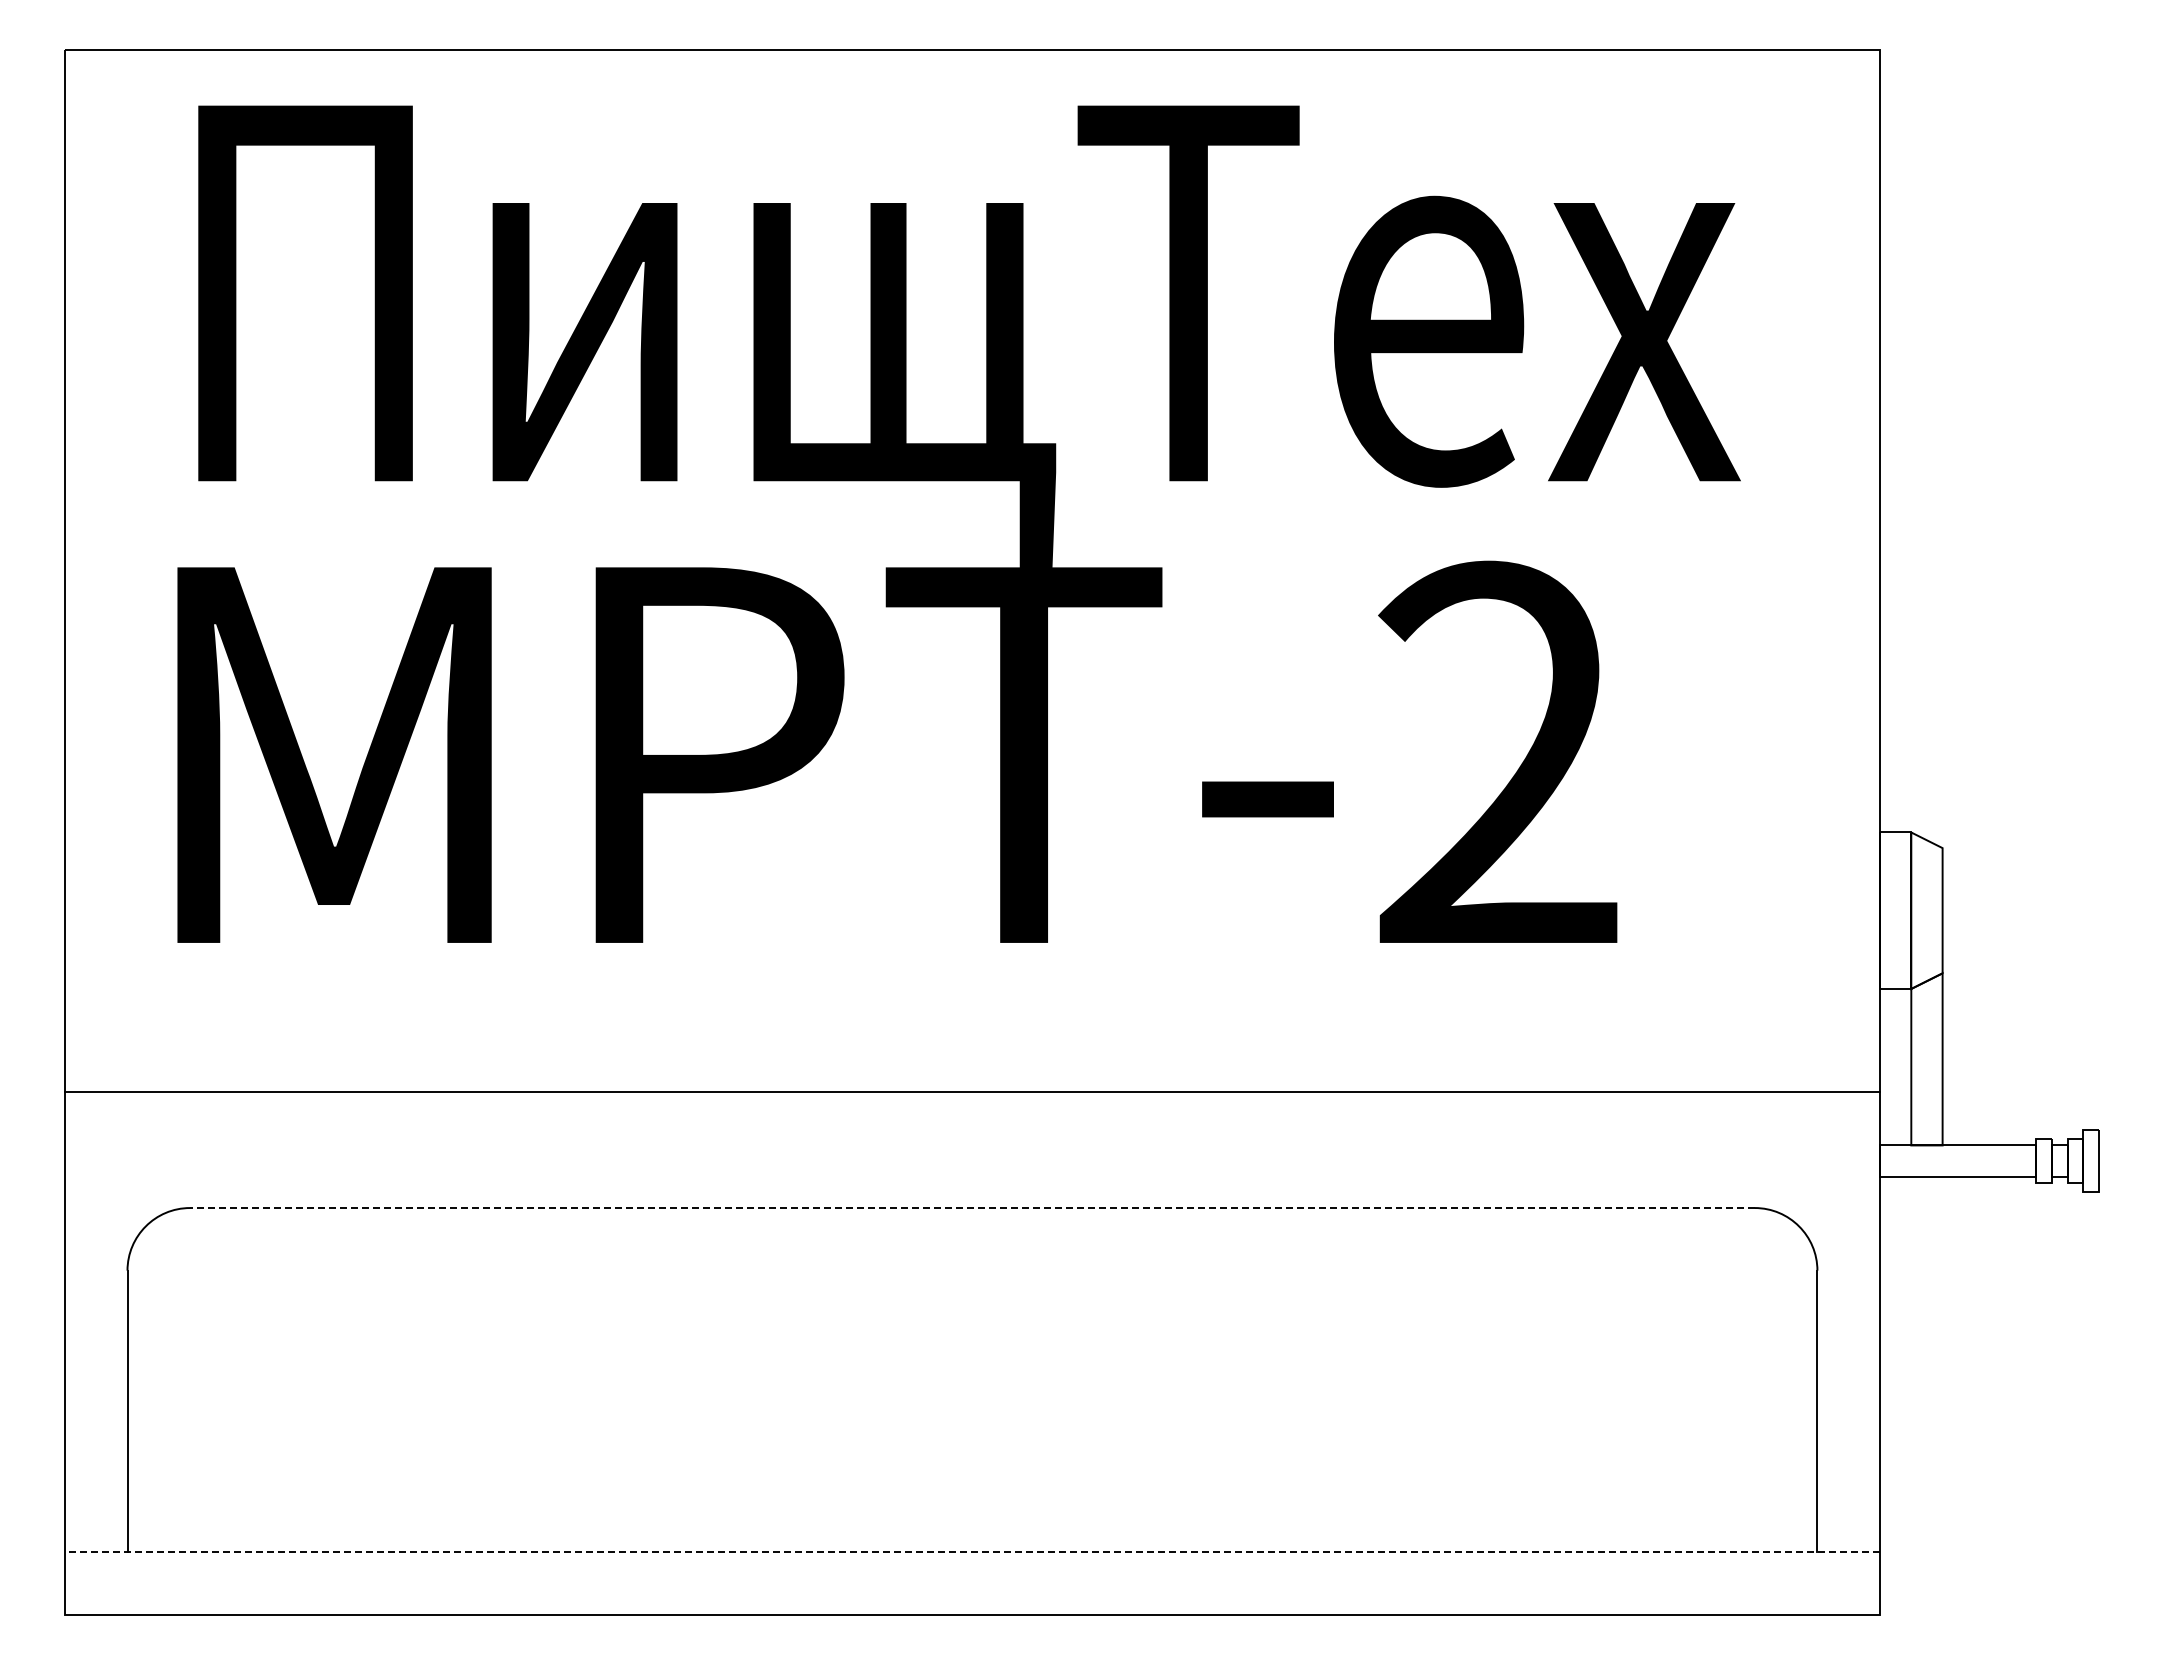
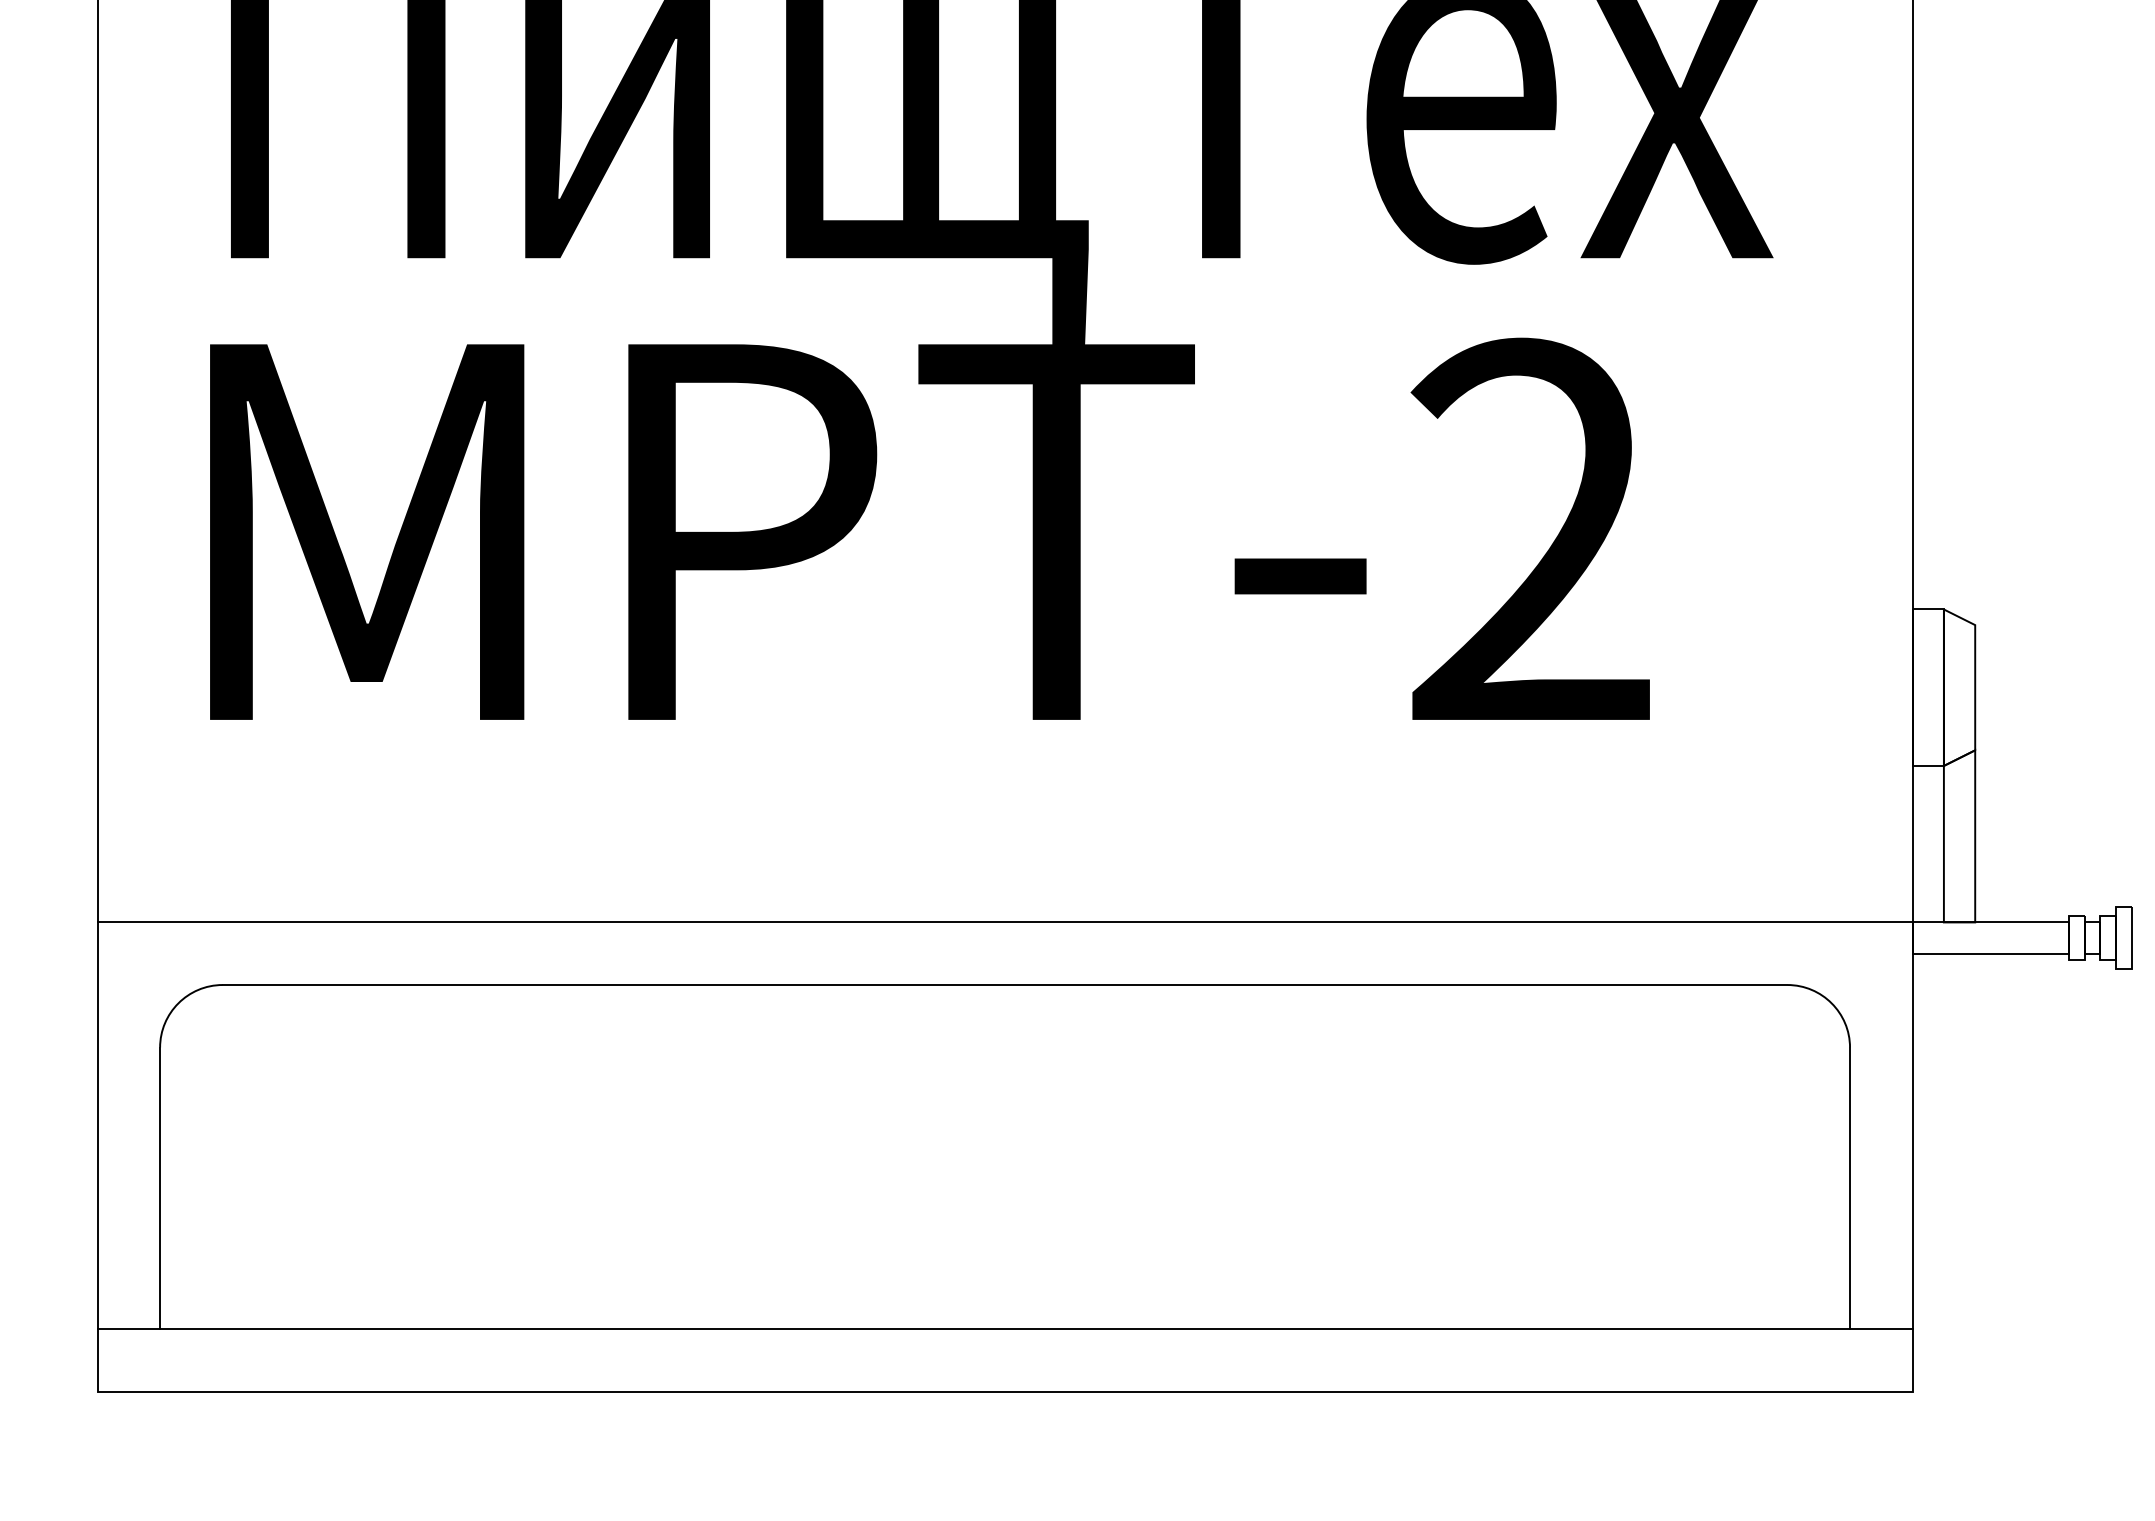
line: (972, 1092) -> (1005, 922), moved
line: (971, 1208) -> (1004, 985), dashed -> solid
line: (972, 1552) -> (1005, 1329), dashed -> solid

